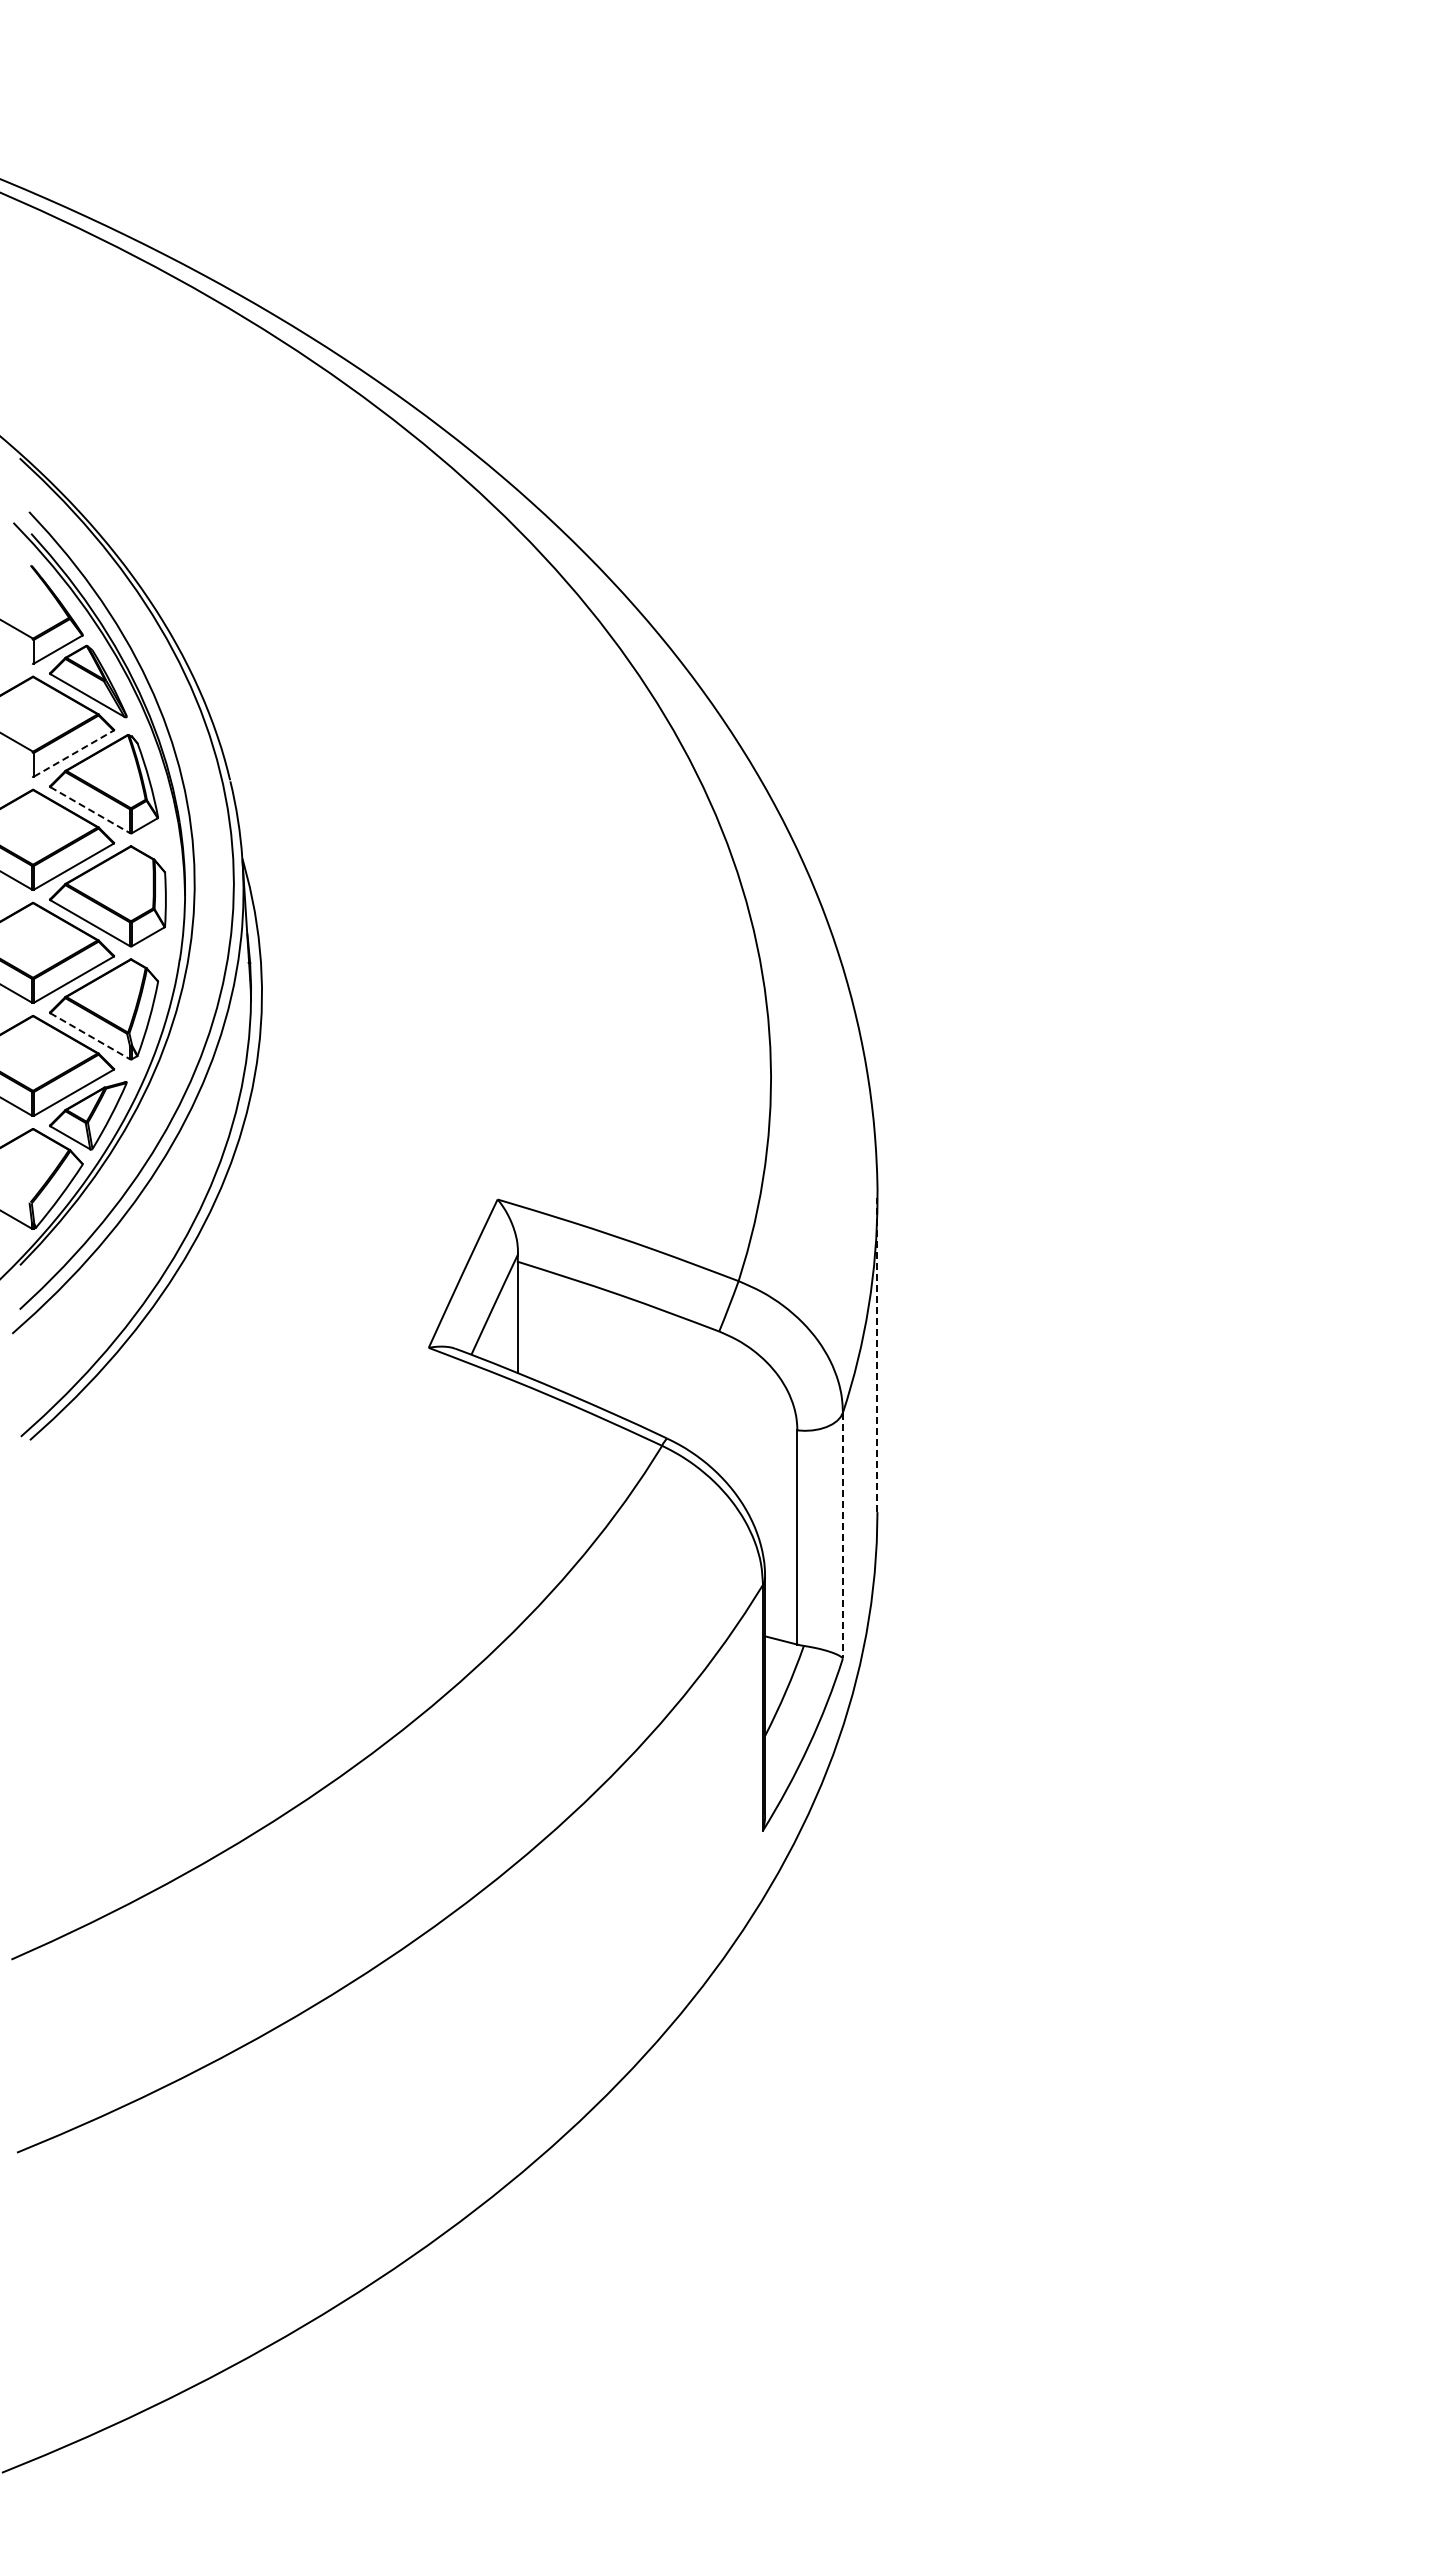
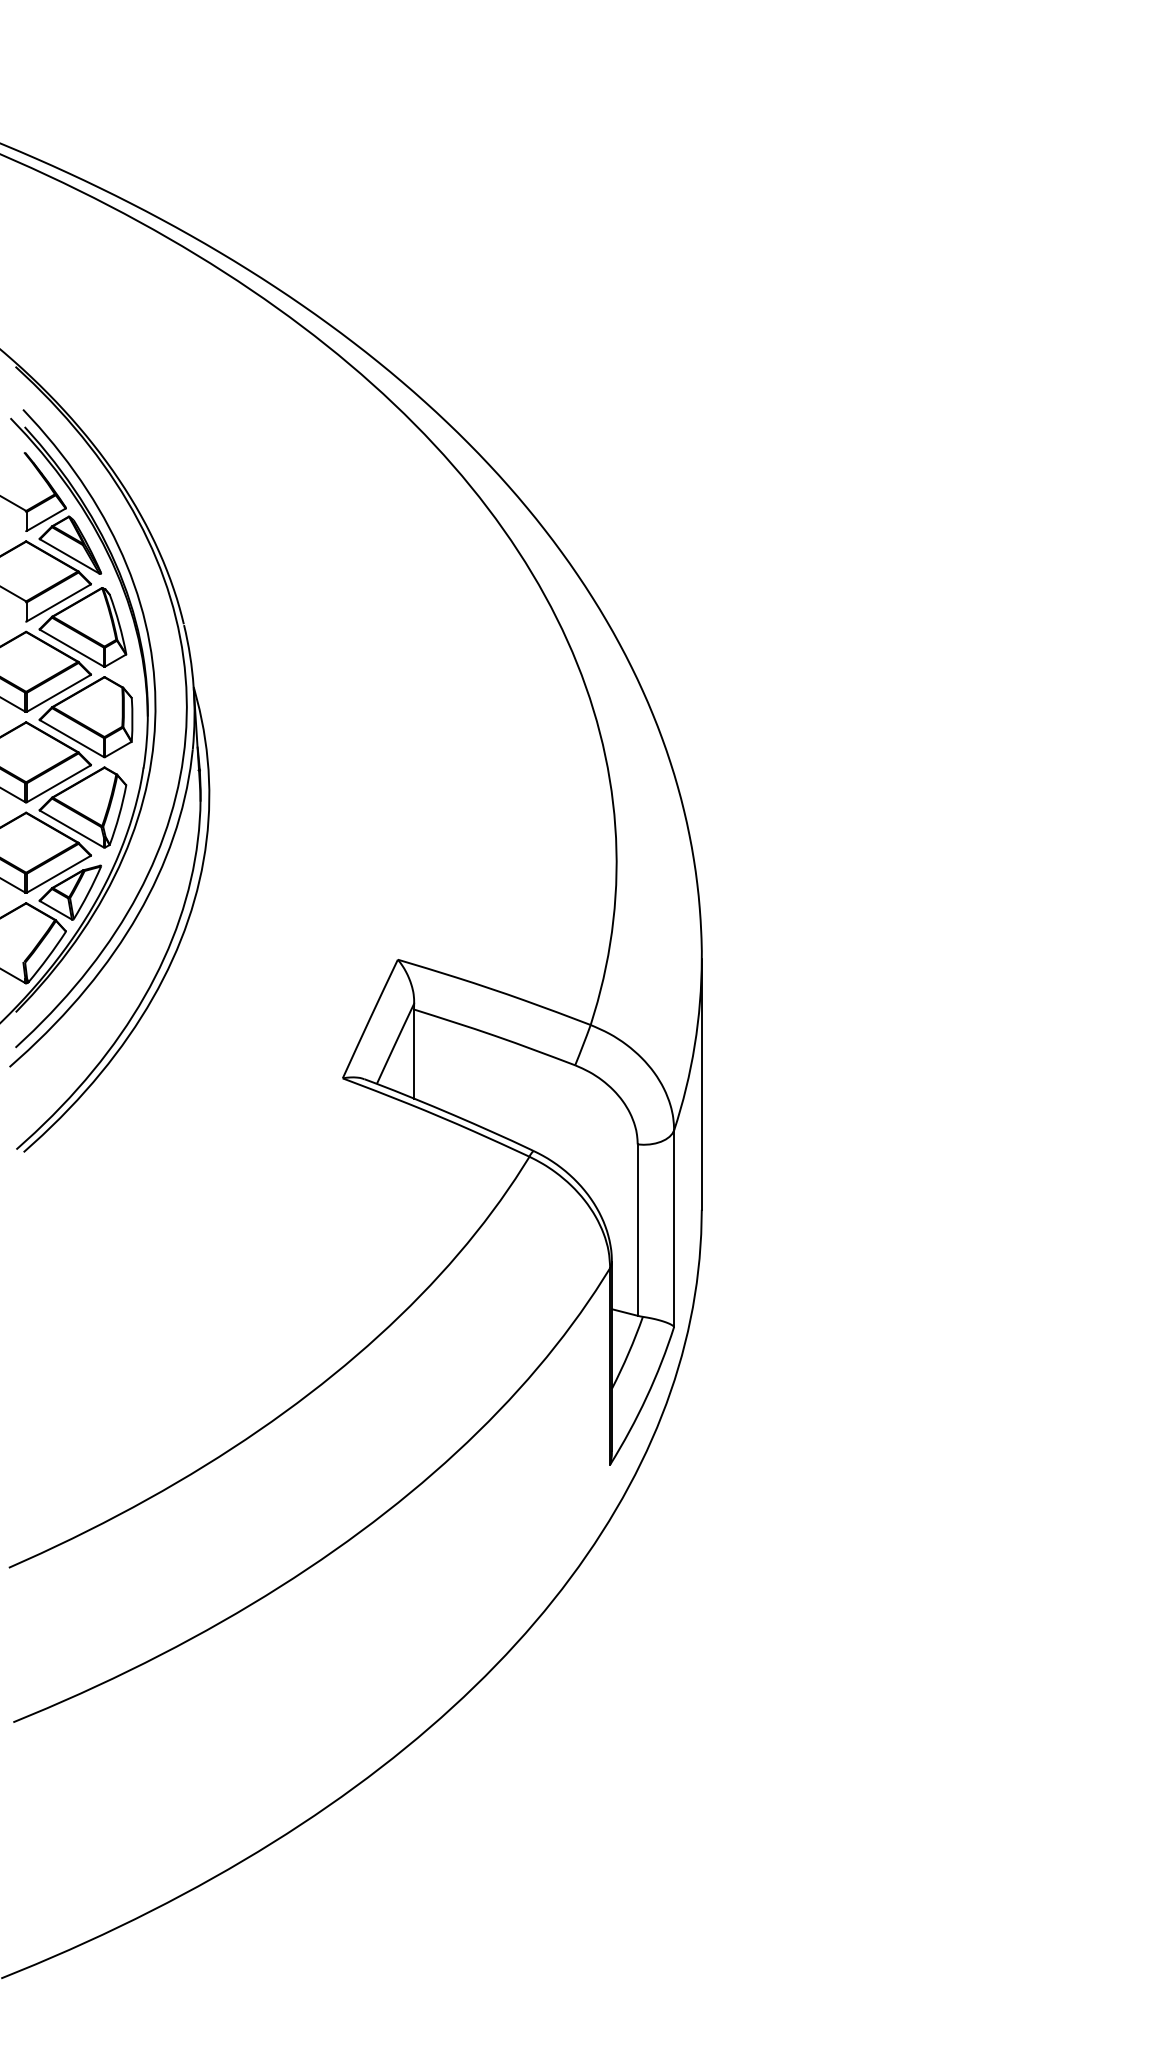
line: (74, 753) -> (59, 602), dashed -> solid
line: (90, 810) -> (72, 648), dashed -> solid
line: (90, 1036) -> (72, 829), dashed -> solid
line: (877, 1354) -> (701, 1083), dashed -> solid
line: (842, 1535) -> (673, 1228), dashed -> solid

